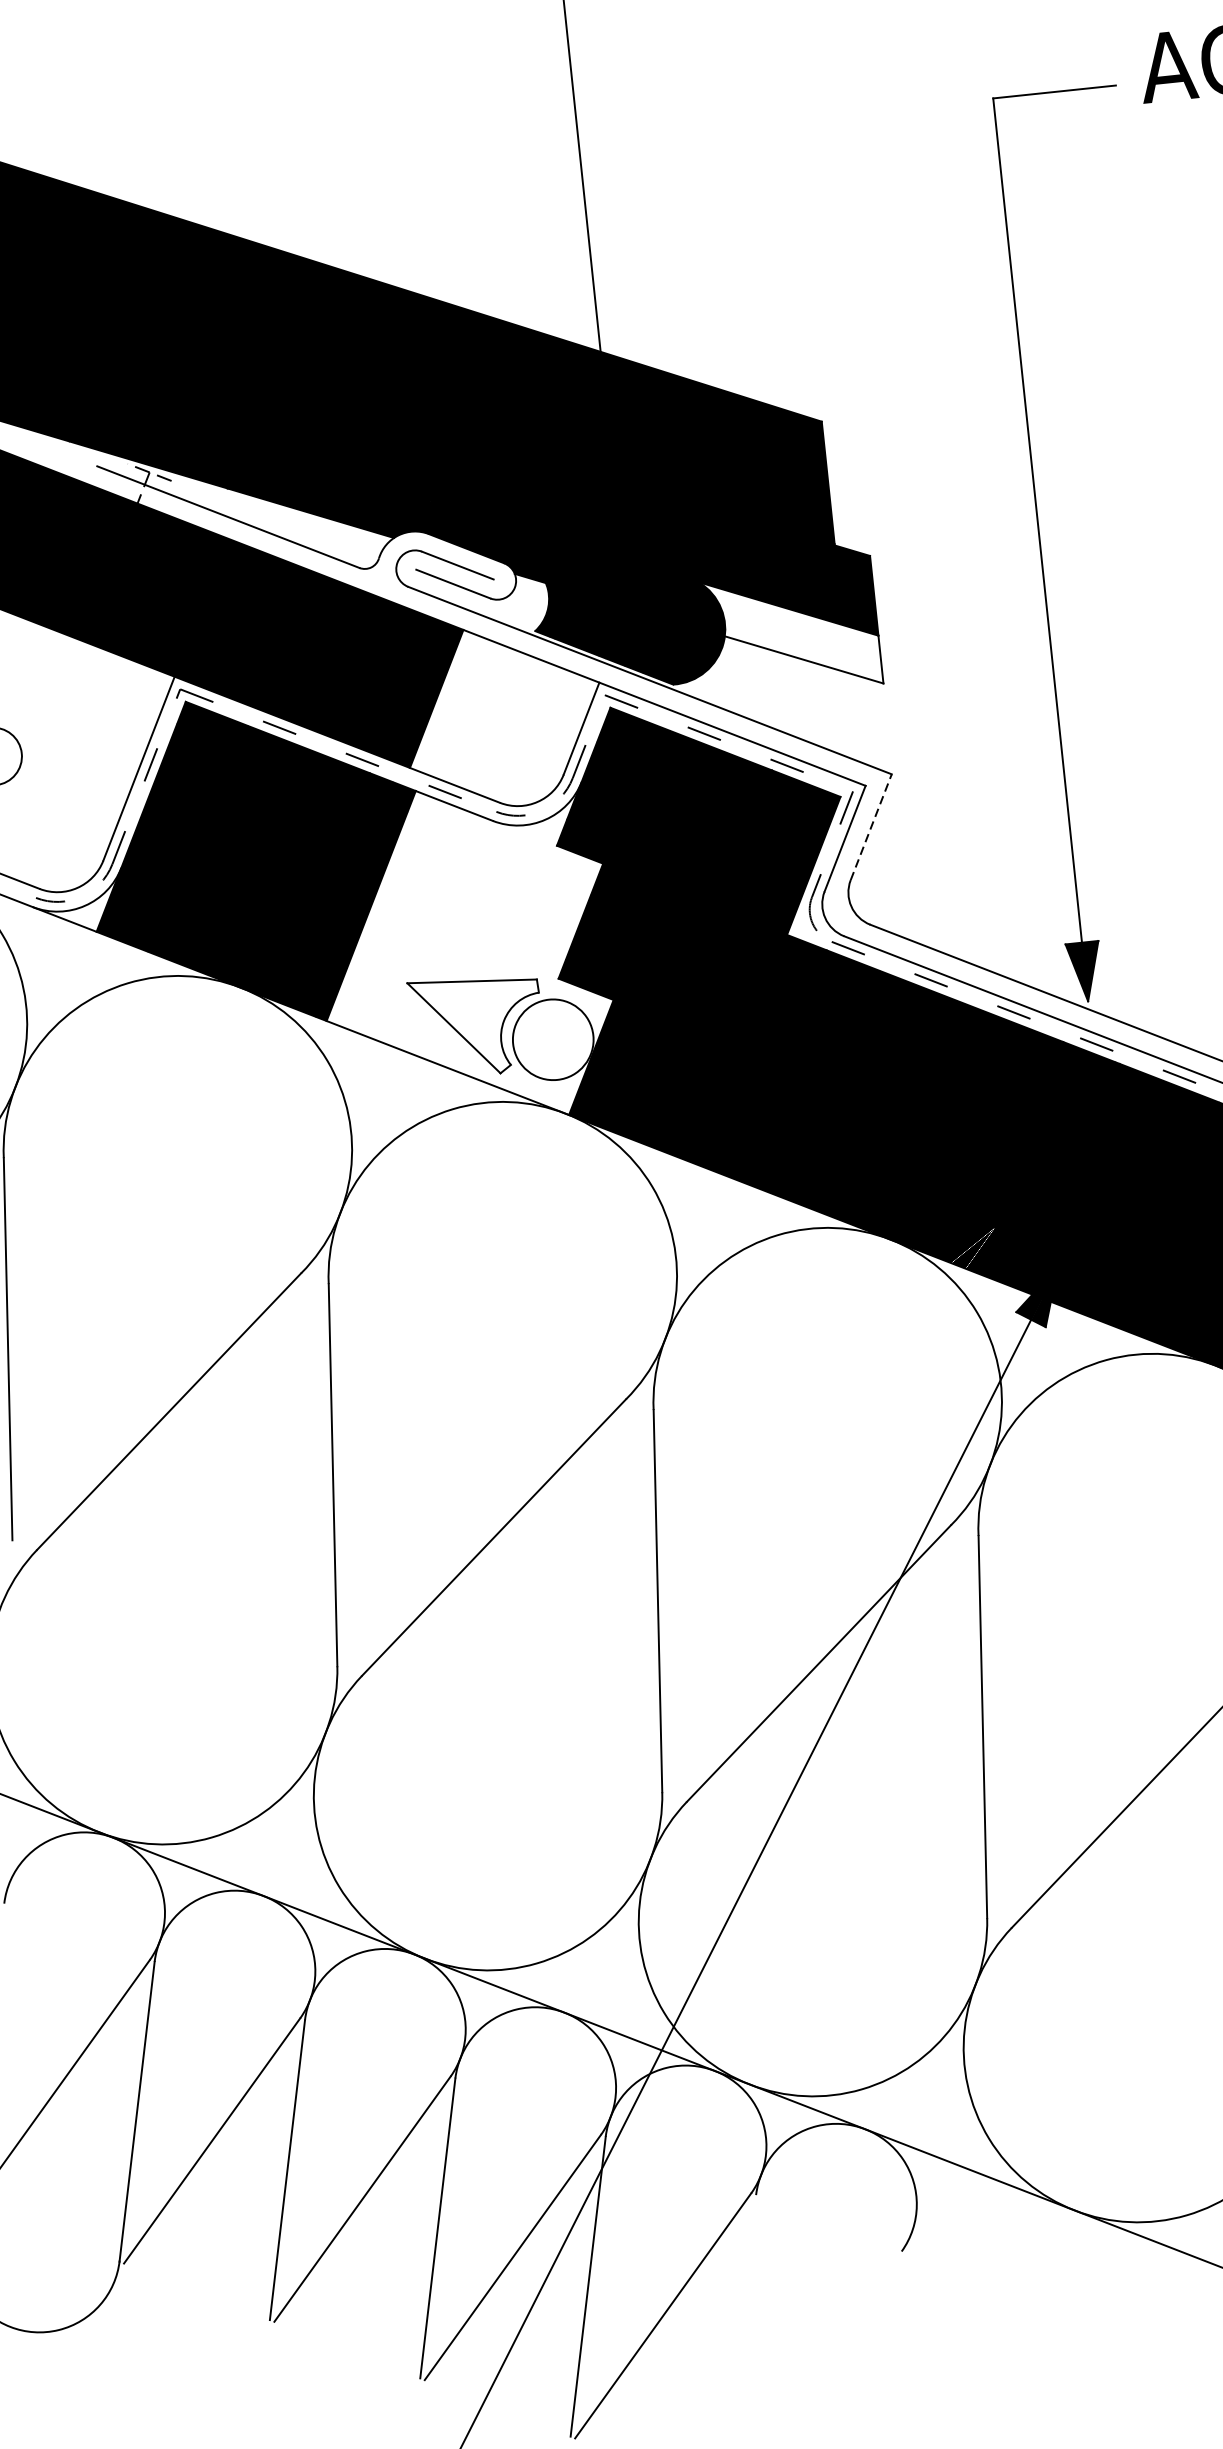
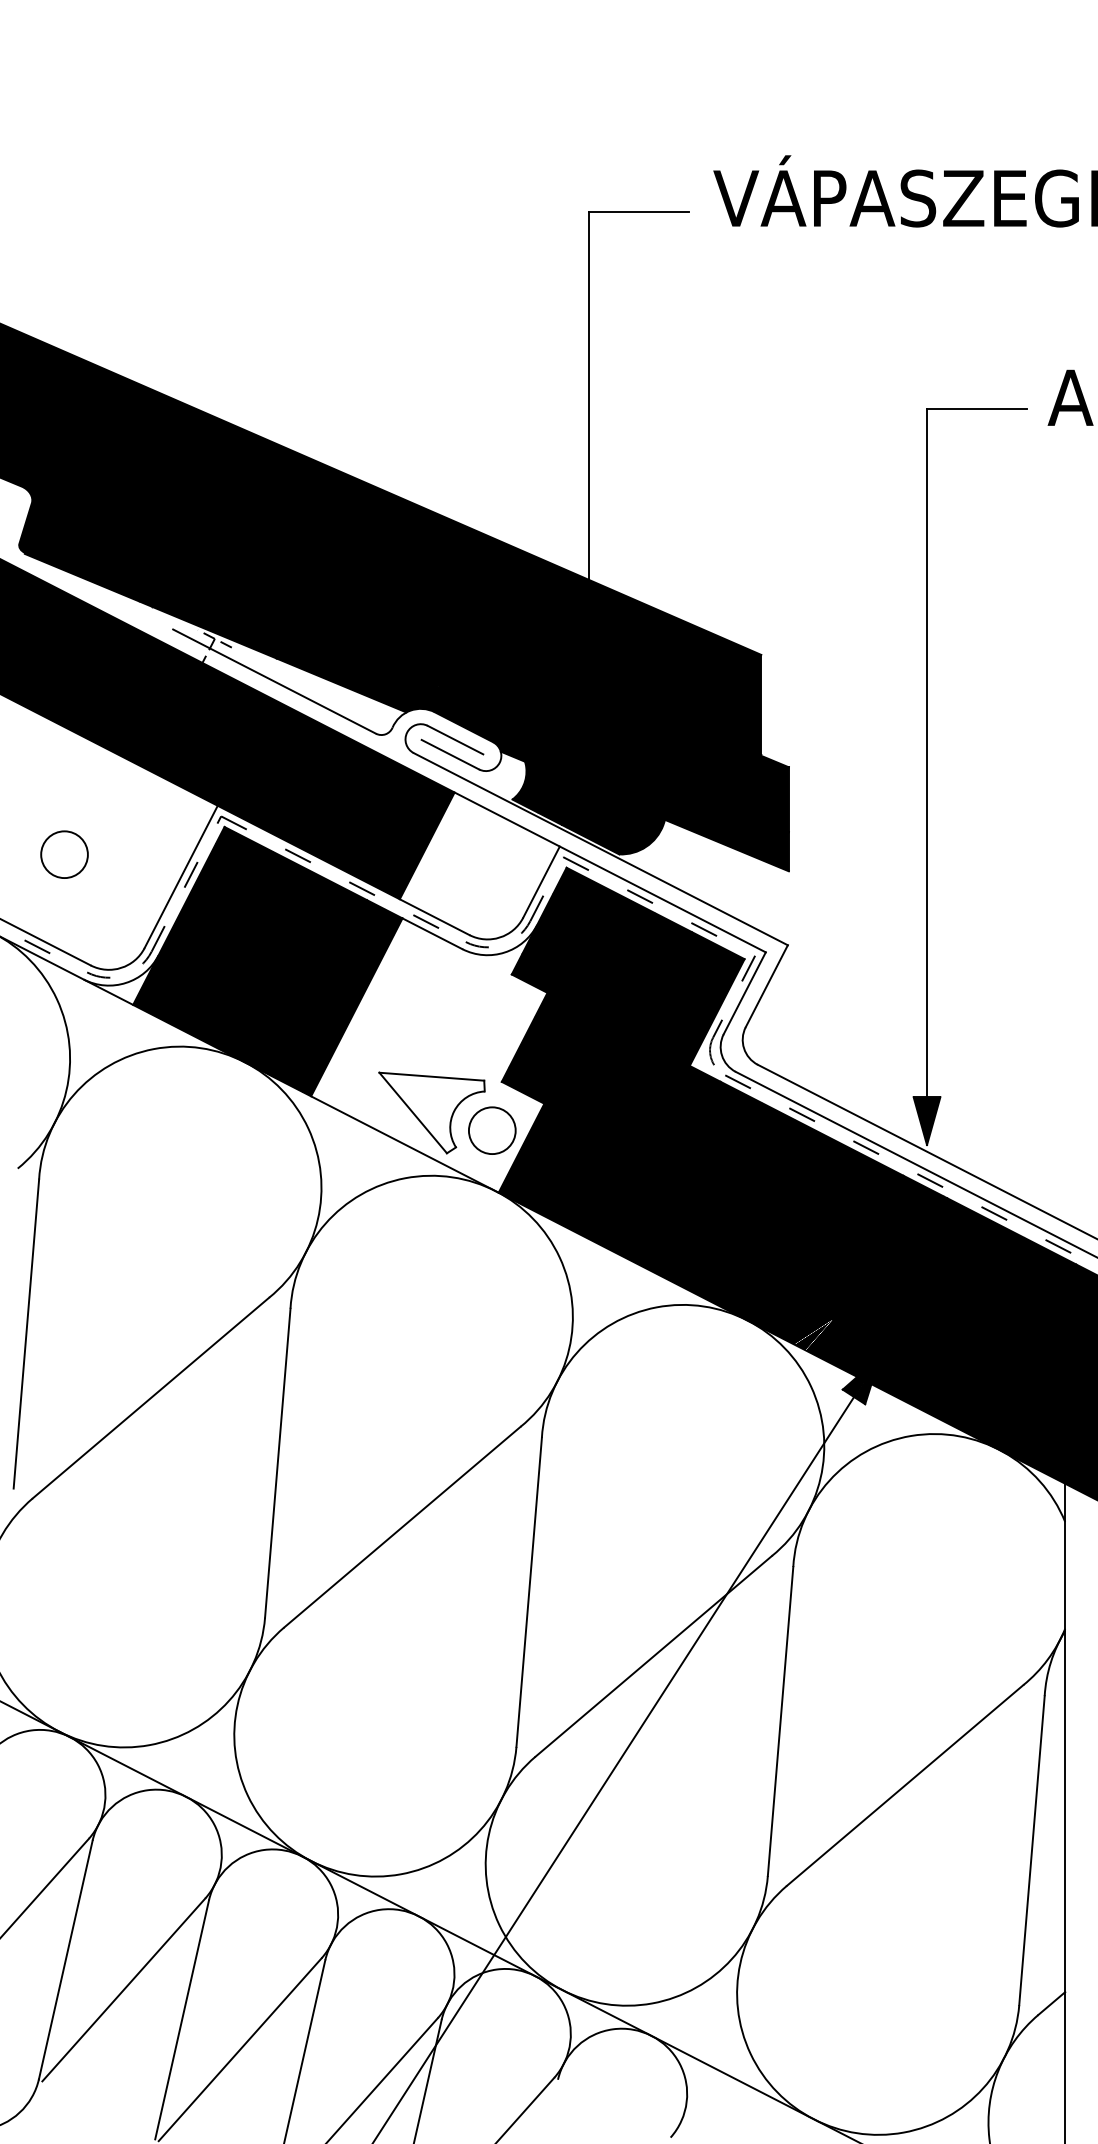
fill: (790, 632) -> (718, 822), added
line: (871, 826) -> (767, 985), dashed -> solid
circle: (552, 1039) -> (491, 1130), size x0.71

